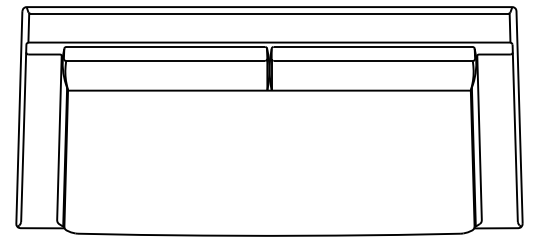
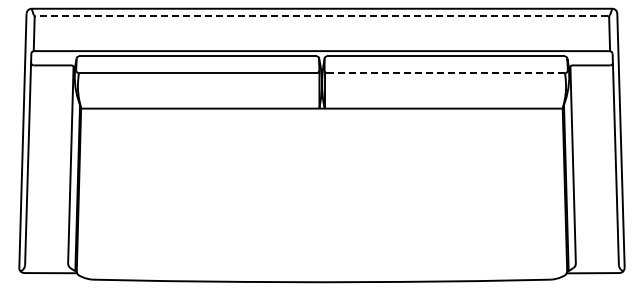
line: (269, 13) -> (322, 16), solid -> dashed
line: (373, 61) -> (446, 73), solid -> dashed

